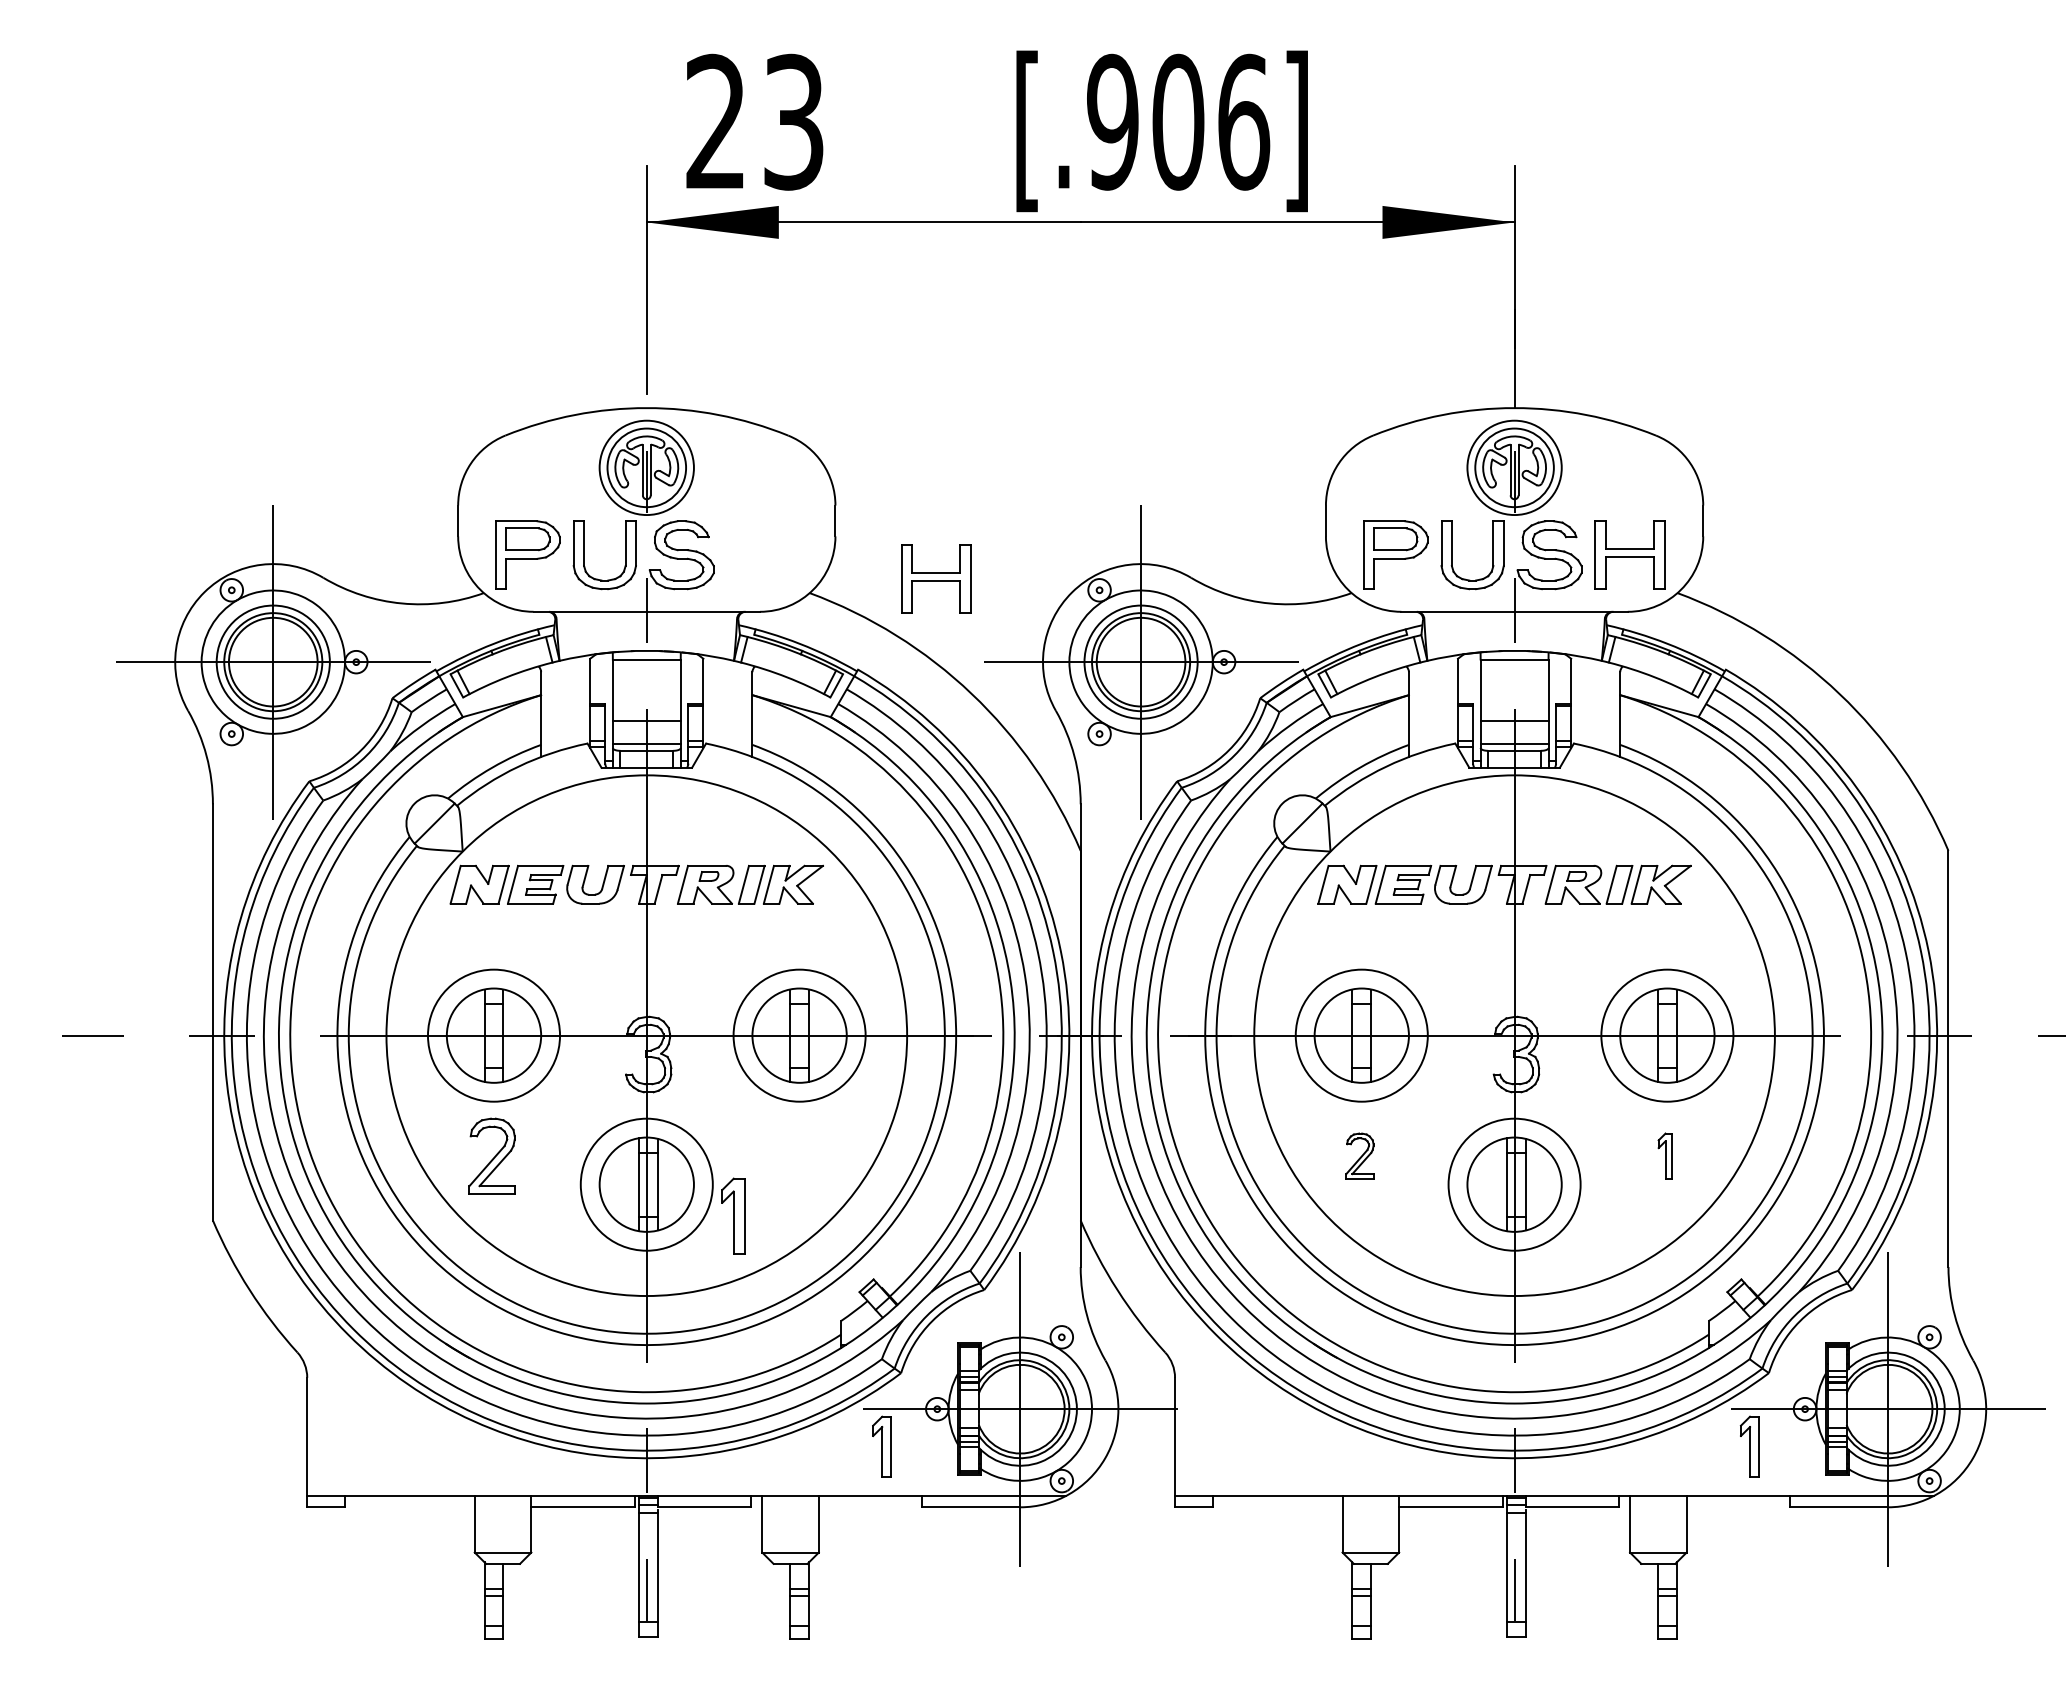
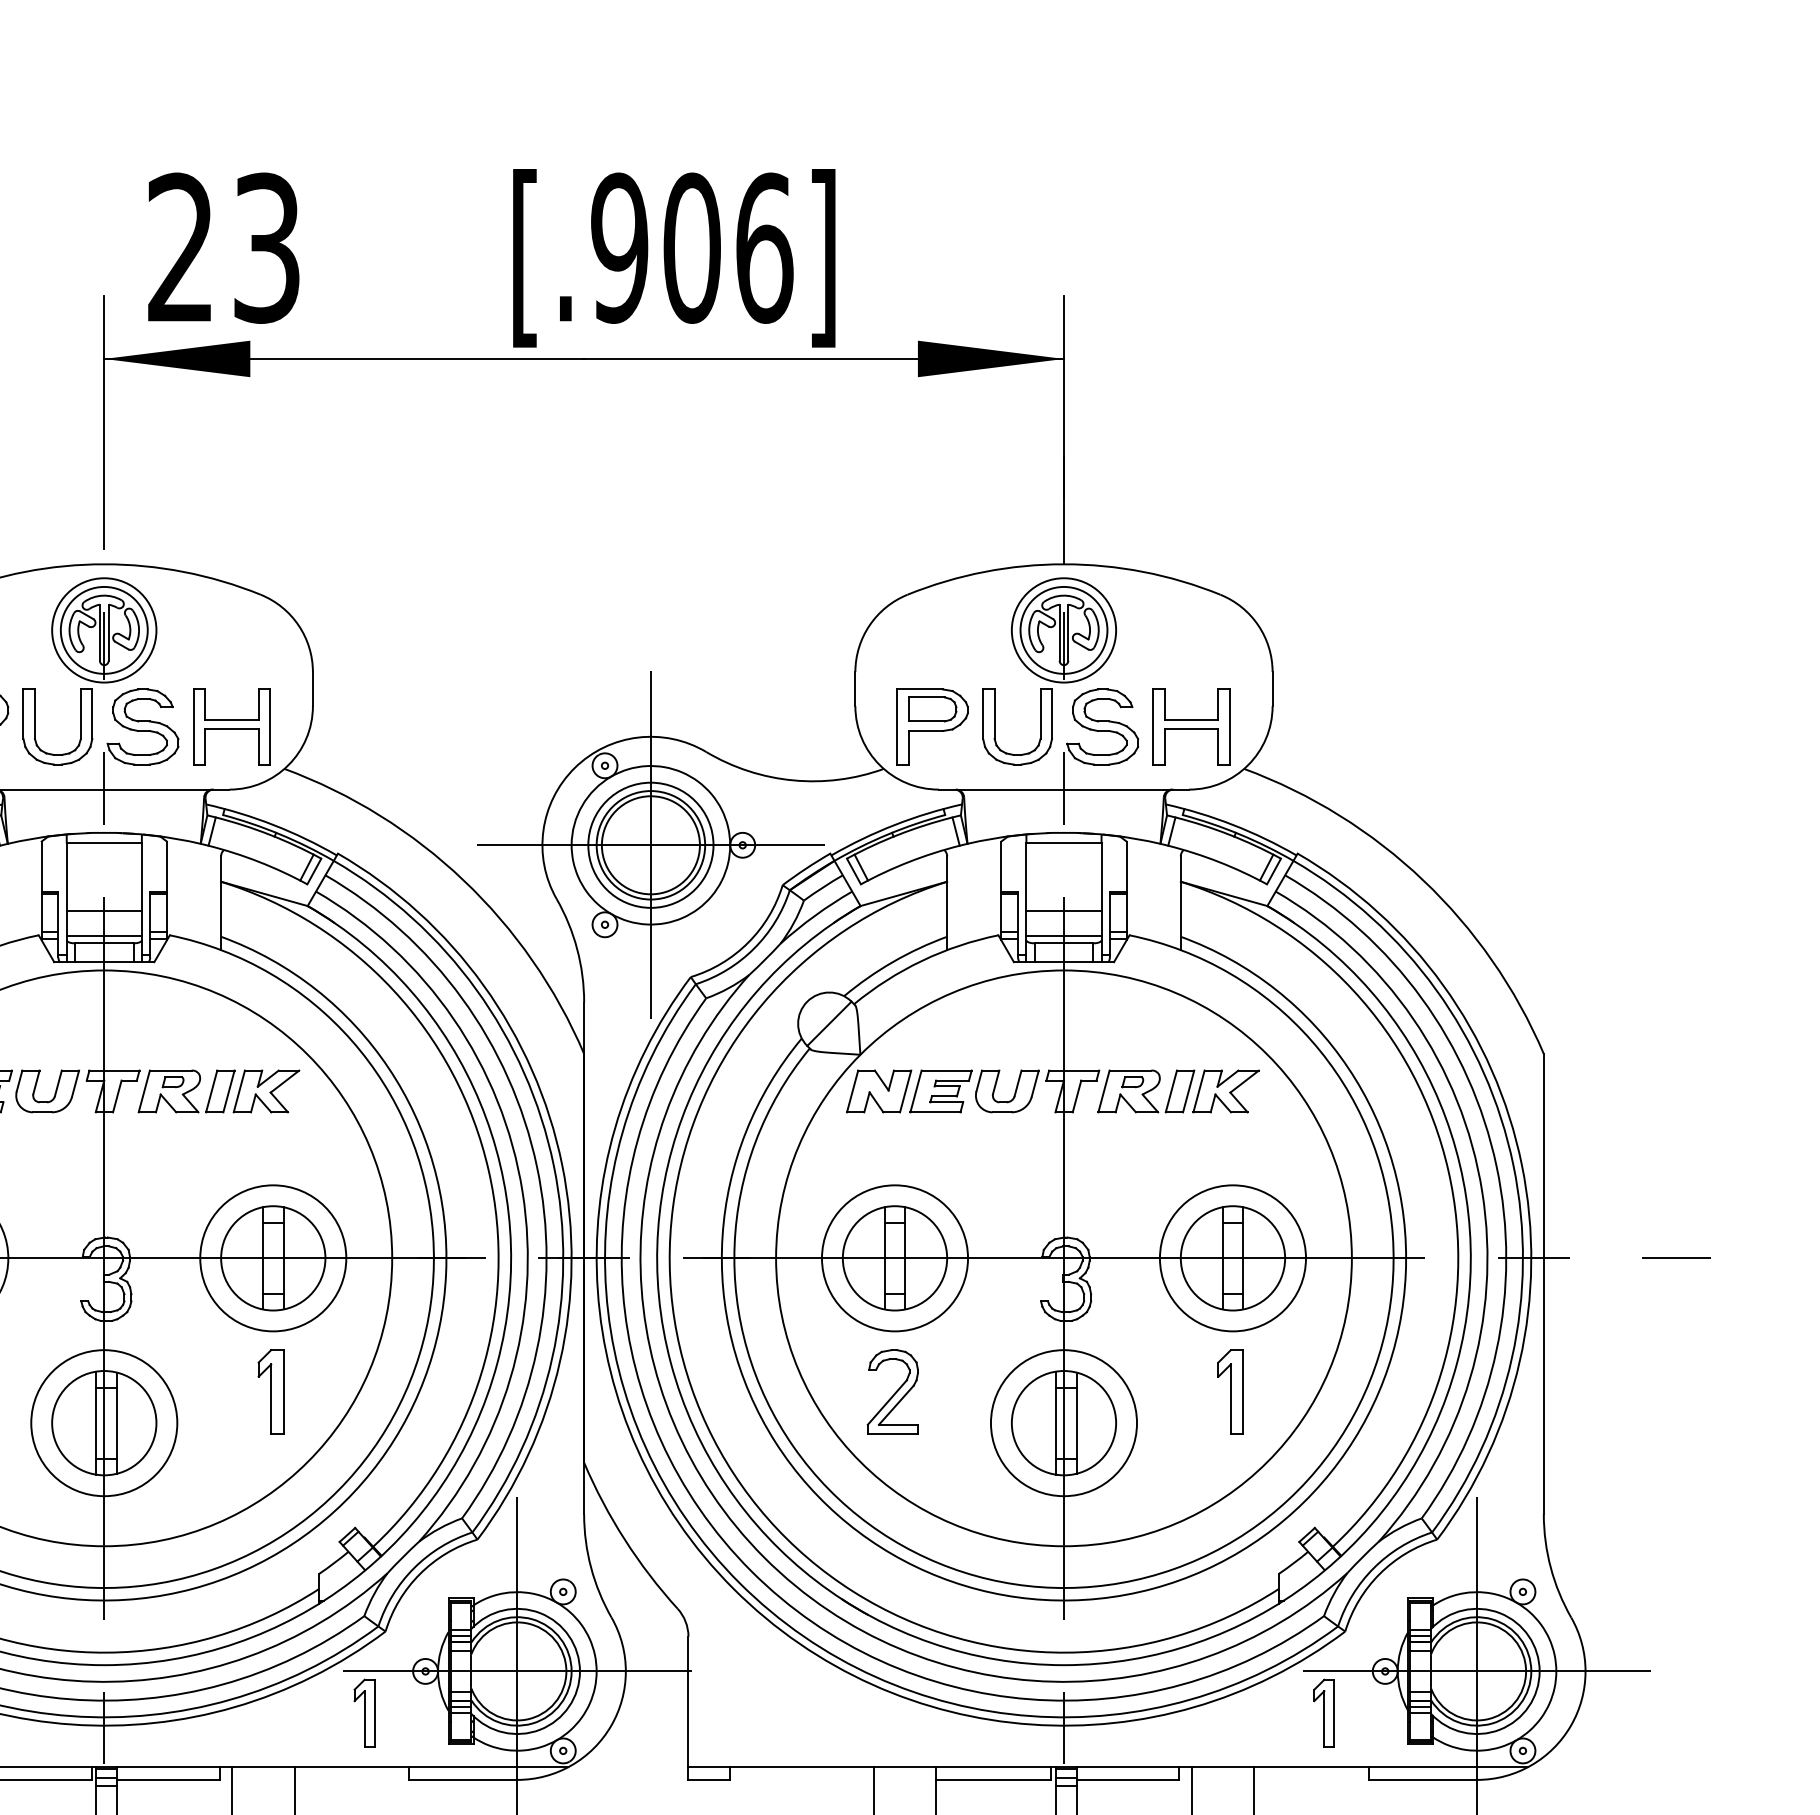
part: (936, 578) -> (232, 726), moved
part: (1359, 1155) -> (892, 1390), size x1.67
part: (1665, 1155) -> (1230, 1390), size x1.67
part: (733, 1215) -> (270, 1390), moved

